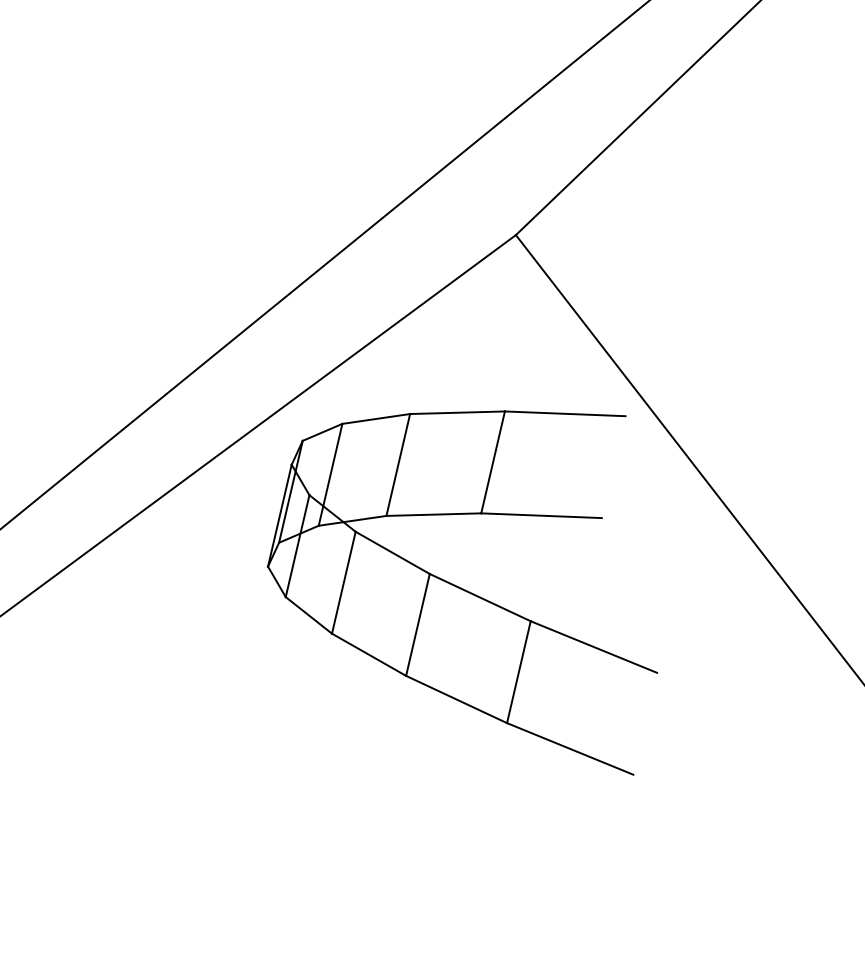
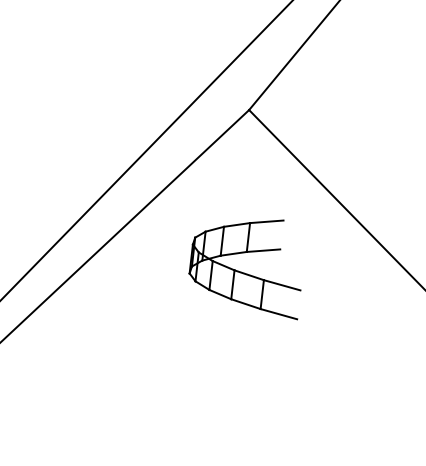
part: (466, 575) -> (244, 269), size x0.6

